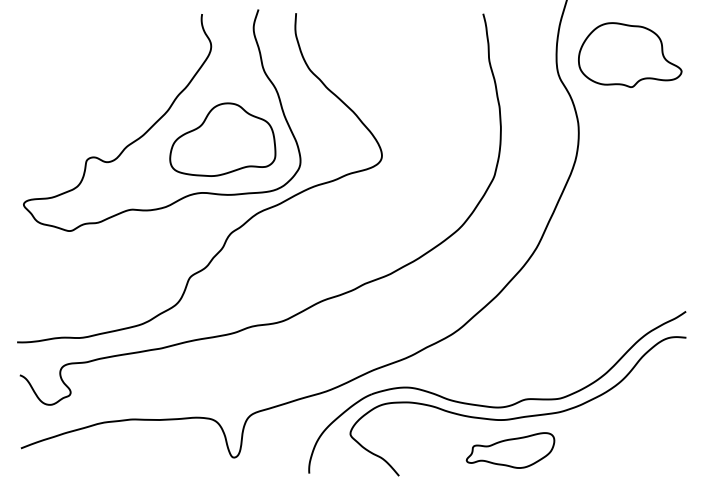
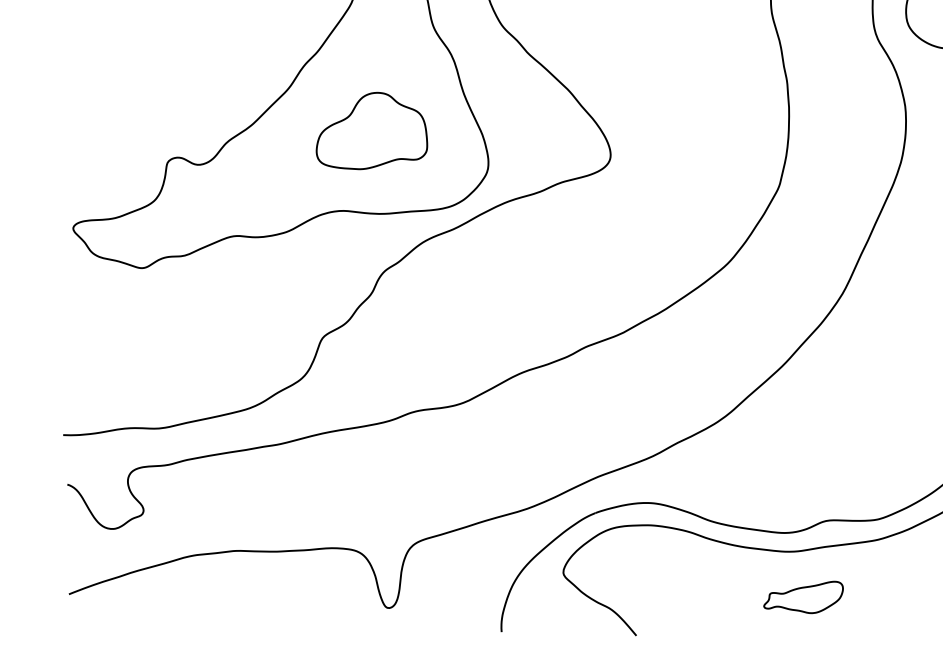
part: (222, 139) -> (371, 130), size x0.7
part: (510, 450) -> (803, 597), size x0.6

